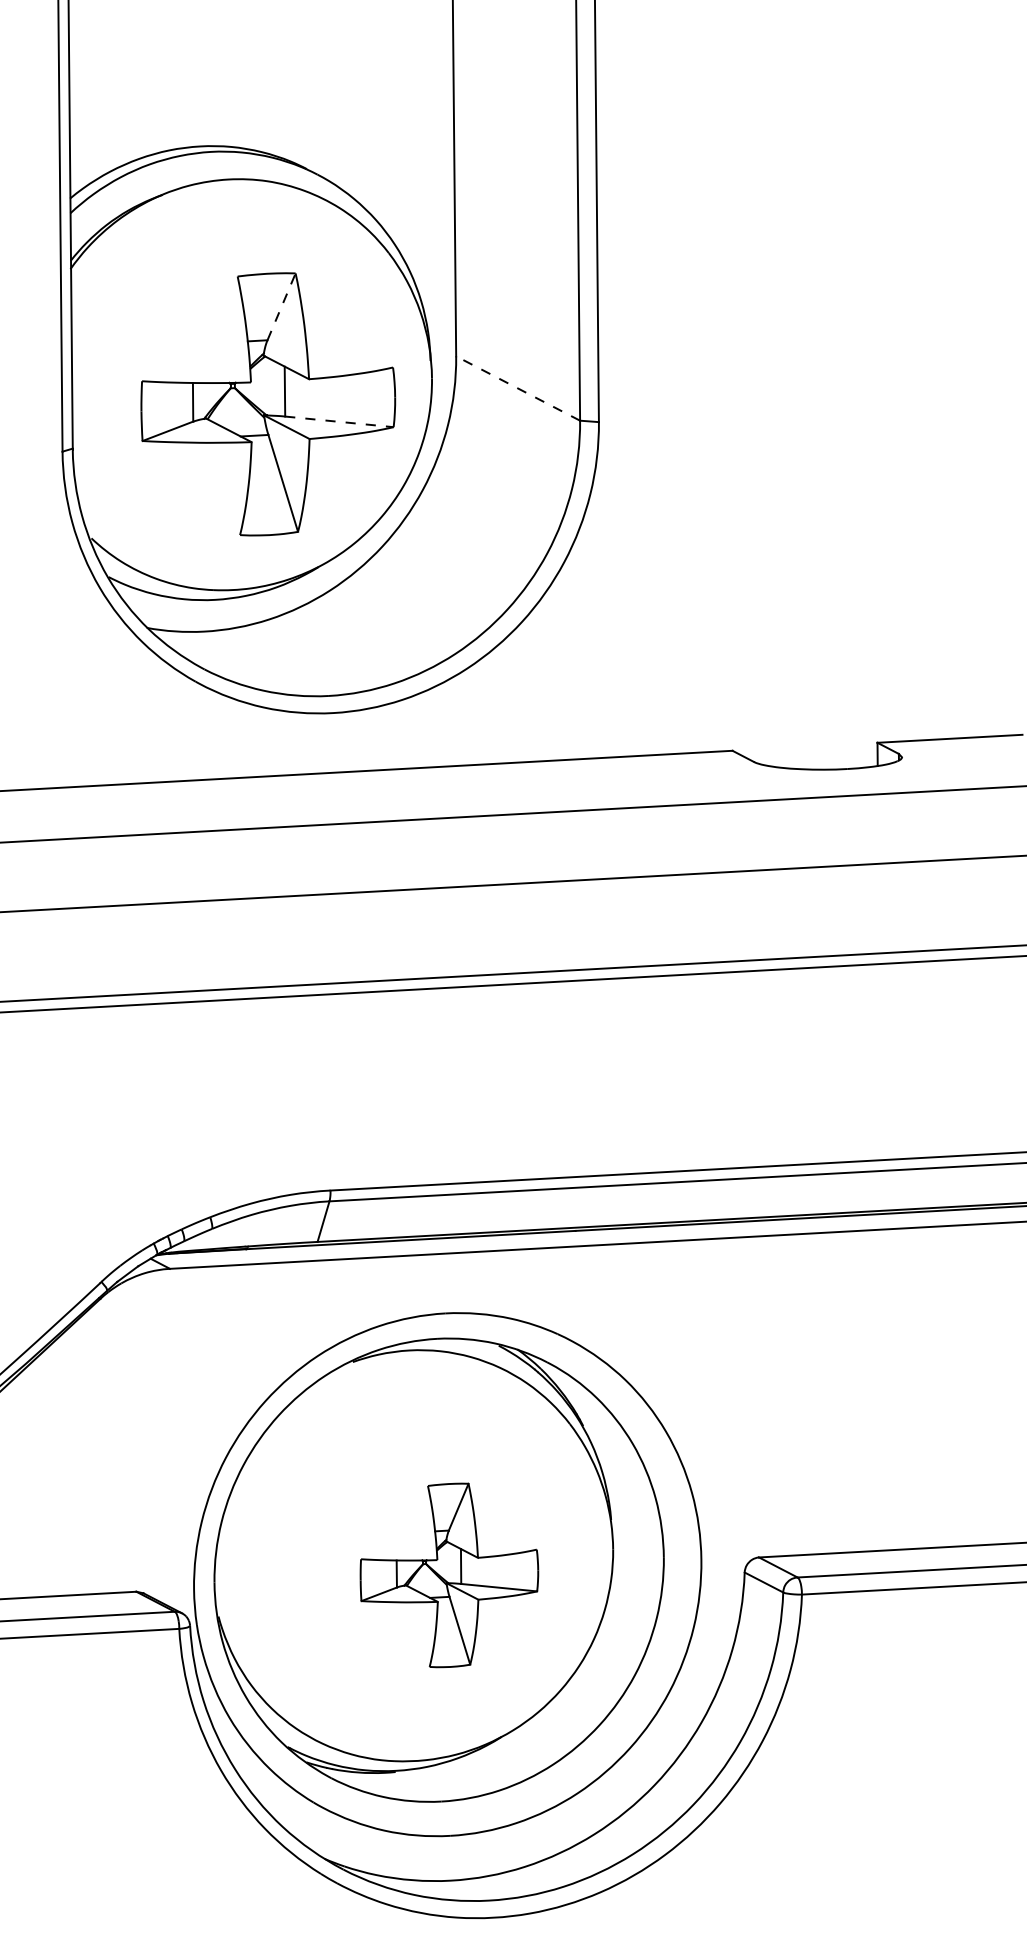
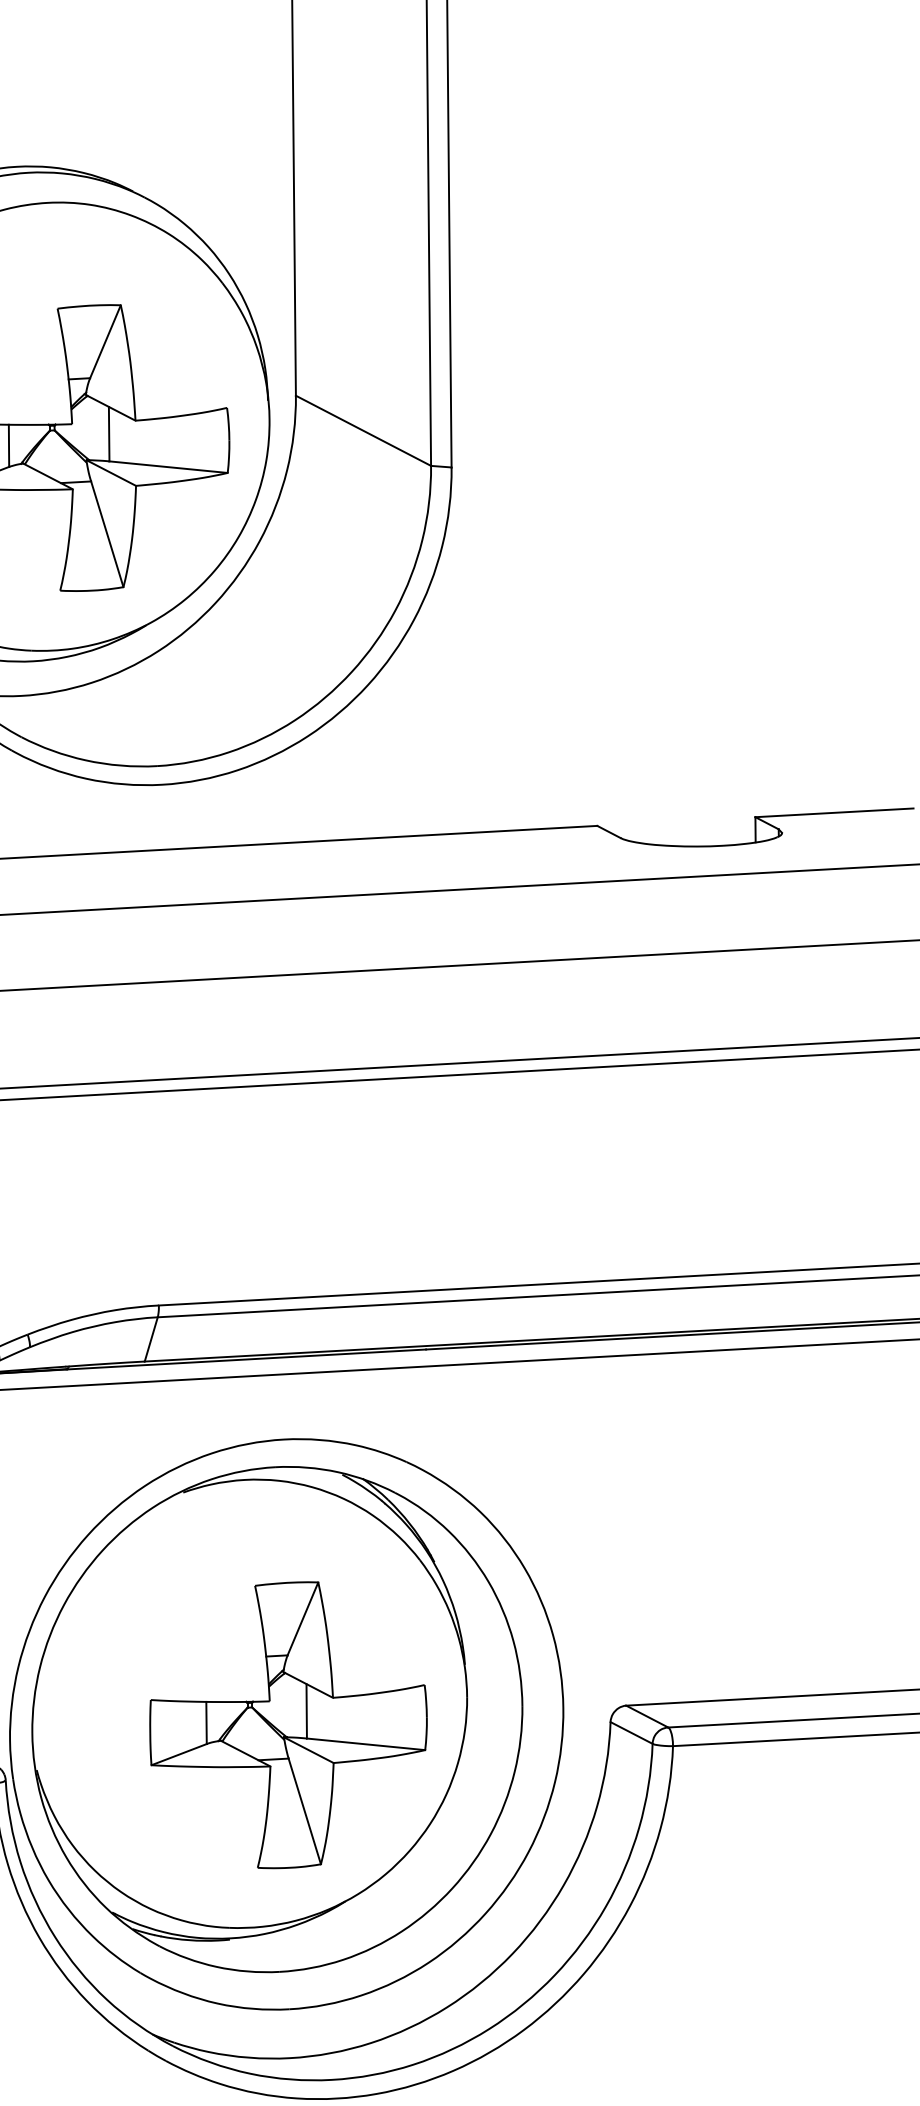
line: (281, 306) -> (105, 341), dashed -> solid
line: (518, 388) -> (363, 430), dashed -> solid
line: (339, 421) -> (168, 466), dashed -> solid
part: (449, 1575) -> (288, 1725), size x1.43

